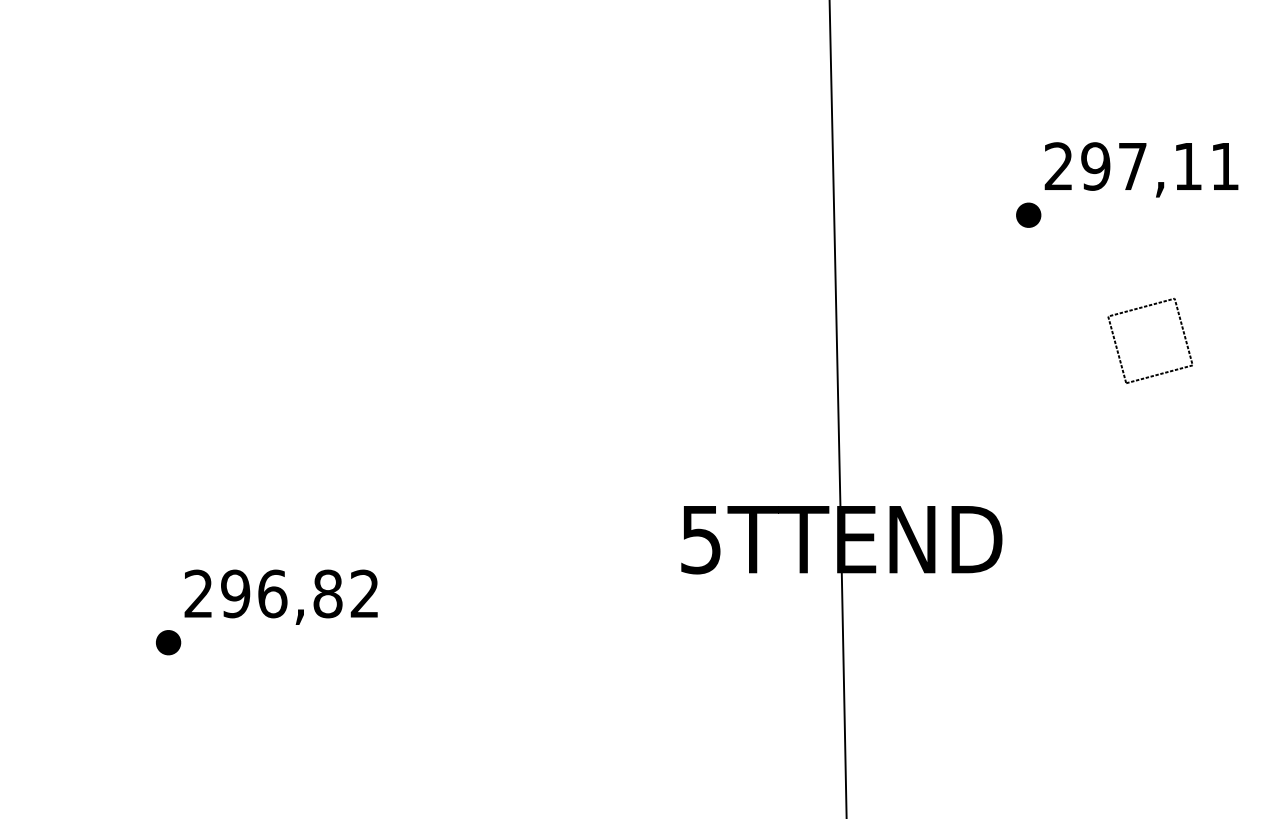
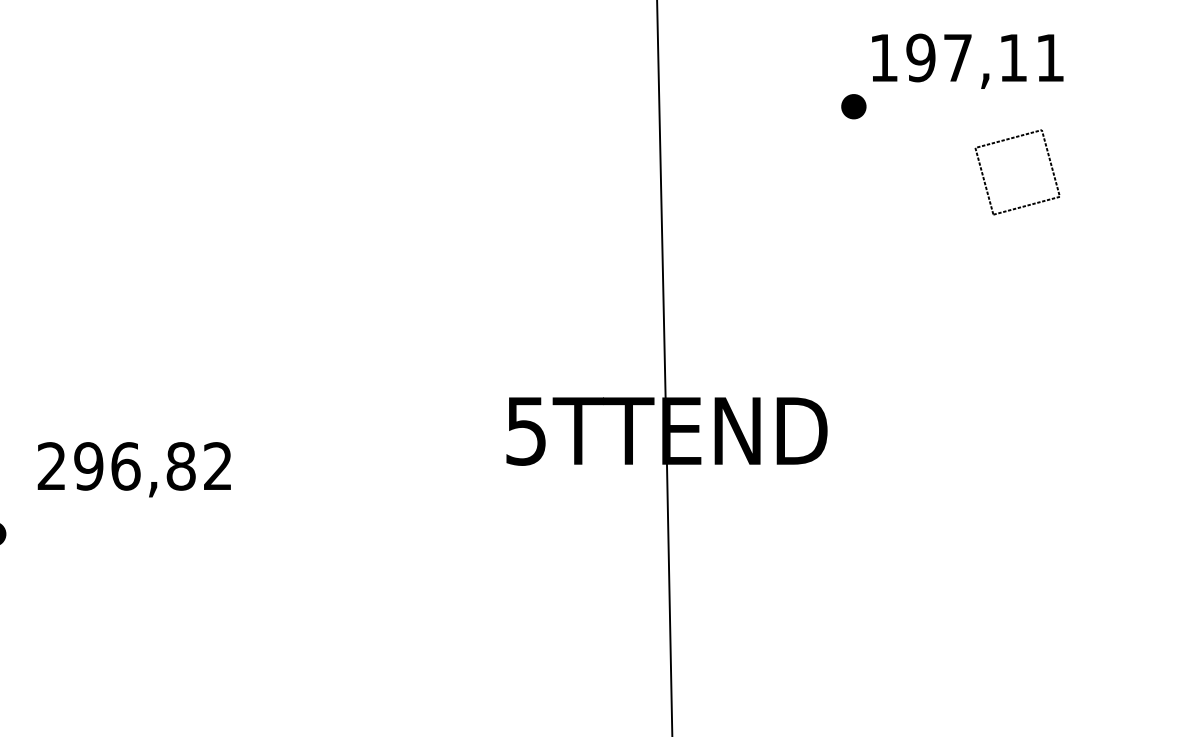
text: (1058, 165) -> (883, 56), 297,11 -> 197,11
part: (1117, 346) -> (984, 177), moved
text: (280, 596) -> (133, 468), moved

